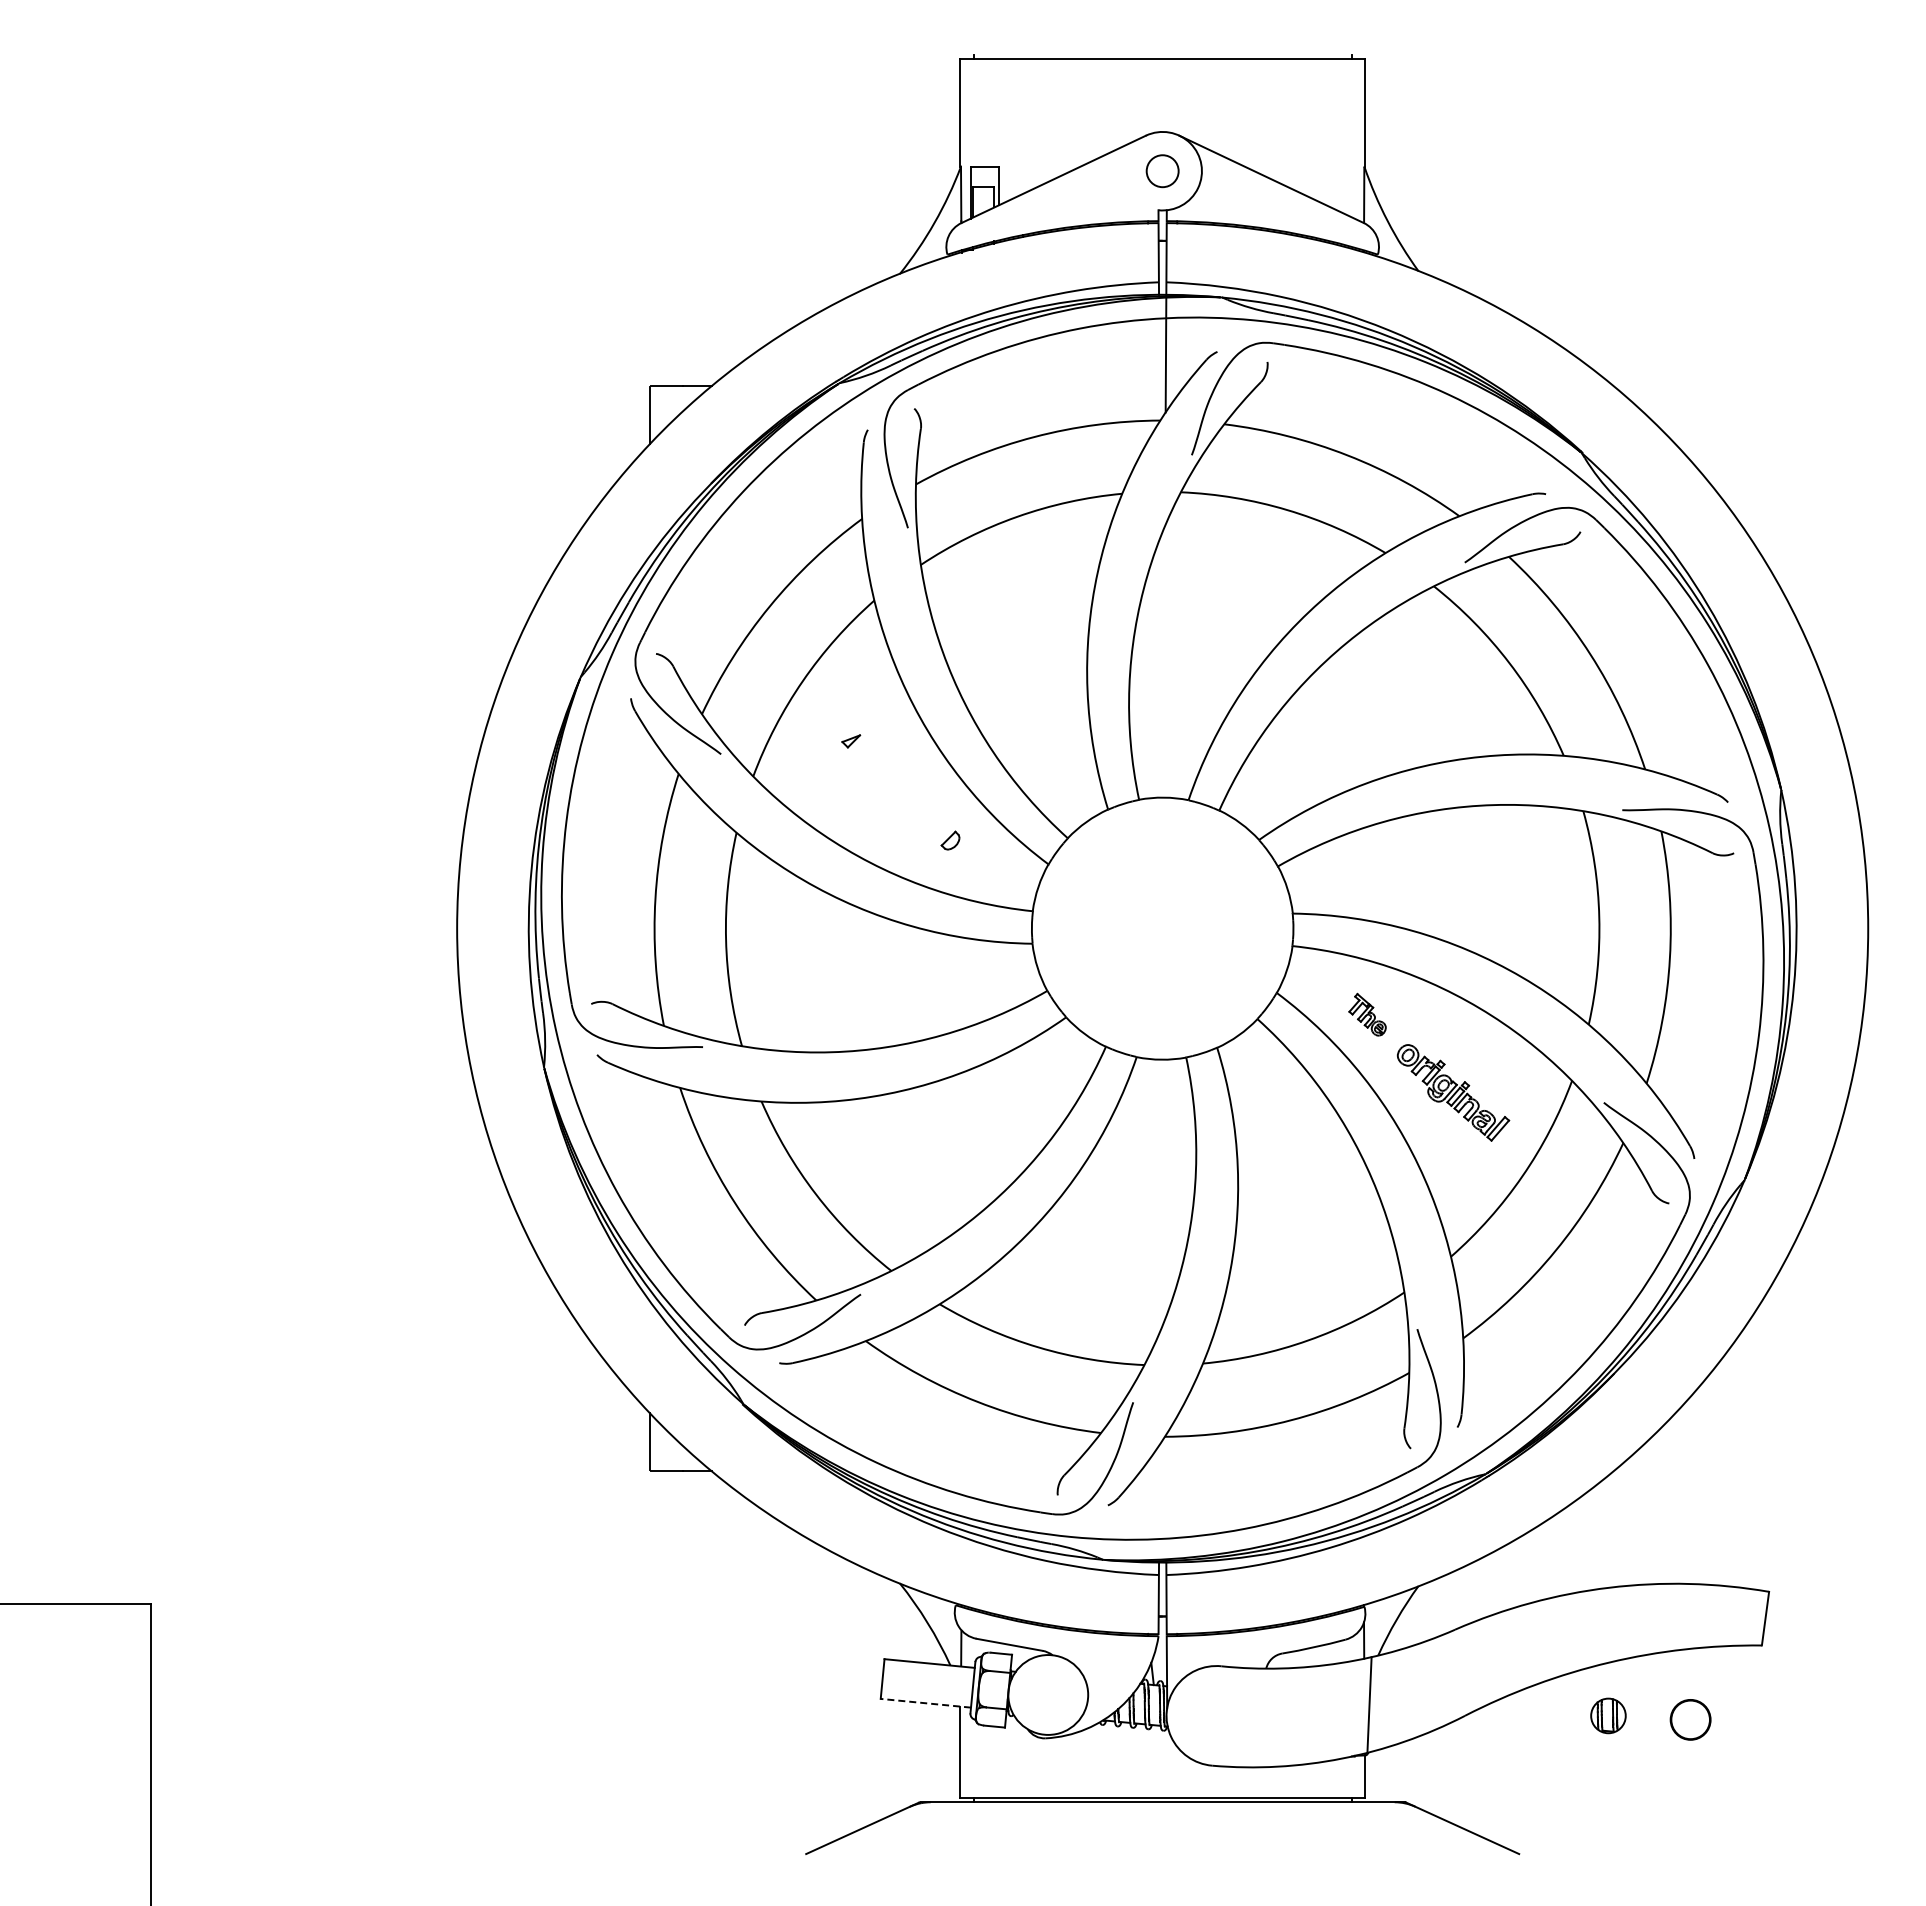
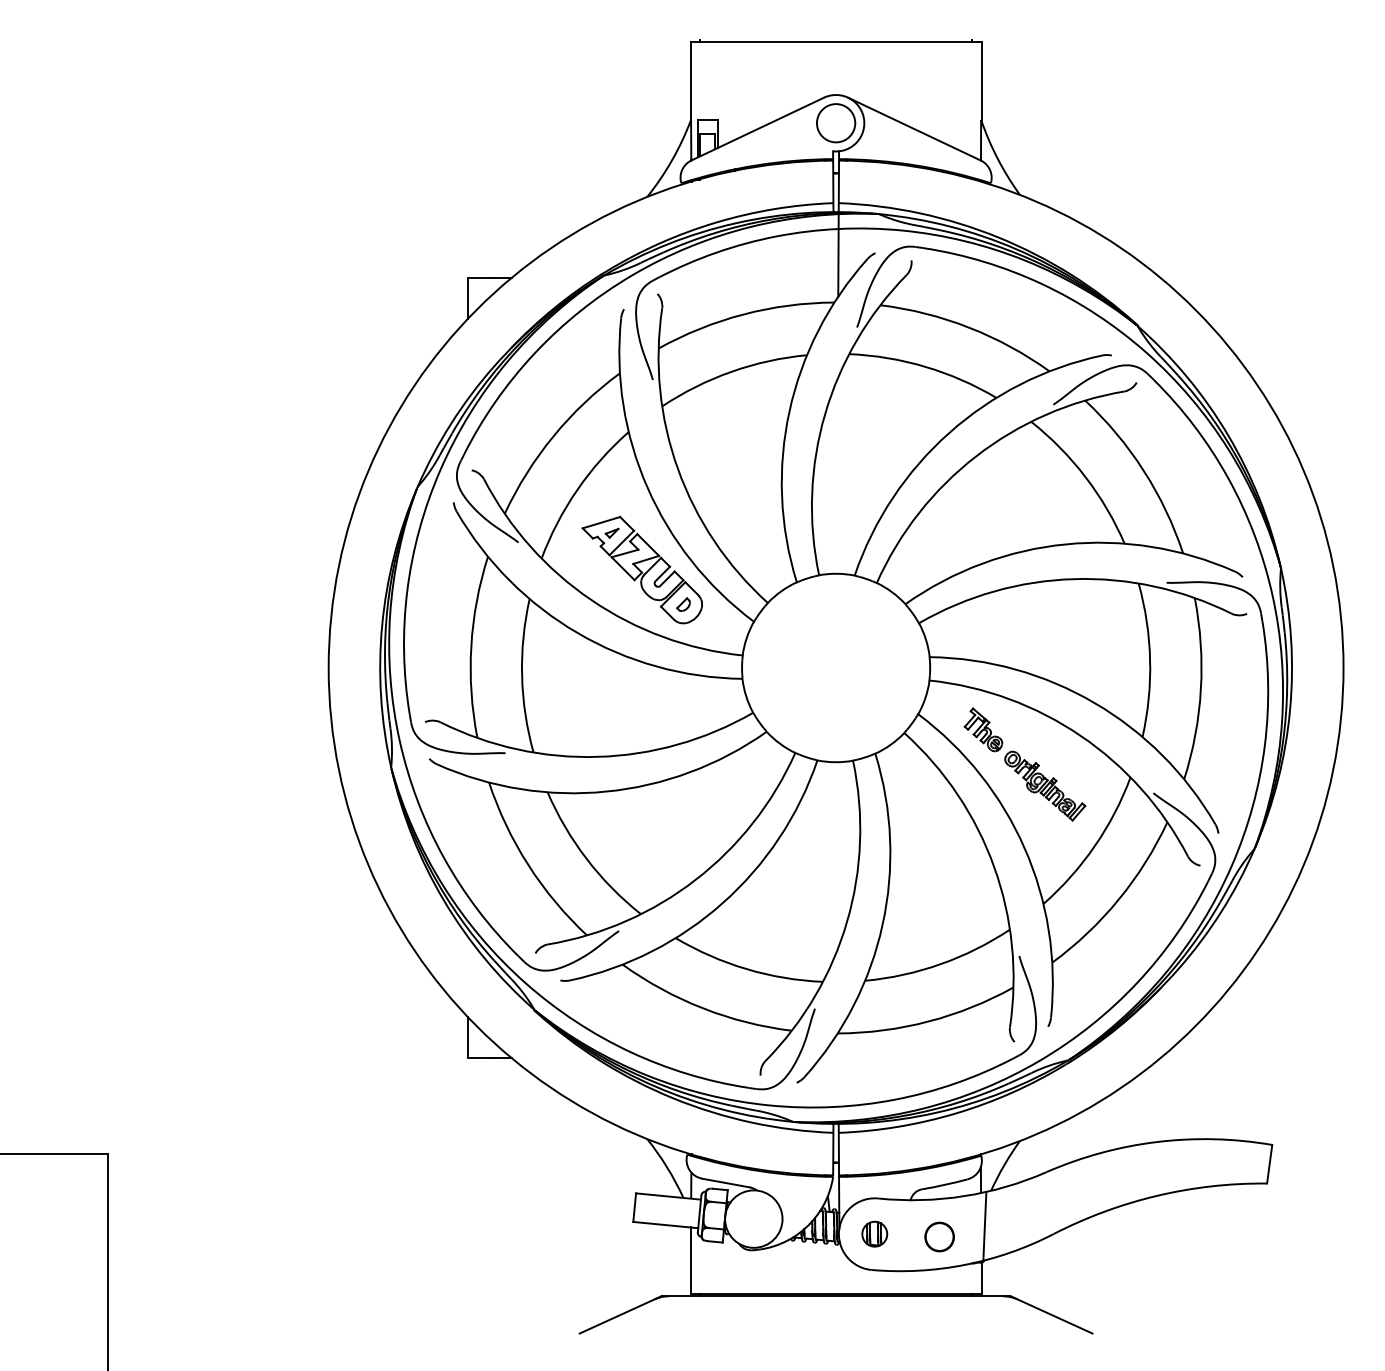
circle: (1162, 170) -> (835, 122), size x1.67
part: (893, 792) -> (642, 570), added
part: (1367, 1014) -> (983, 729), size x1.43
line: (925, 1703) -> (665, 1225), dashed -> solid
part: (1608, 1715) -> (874, 1233), moved
part: (1690, 1719) -> (939, 1236), moved

